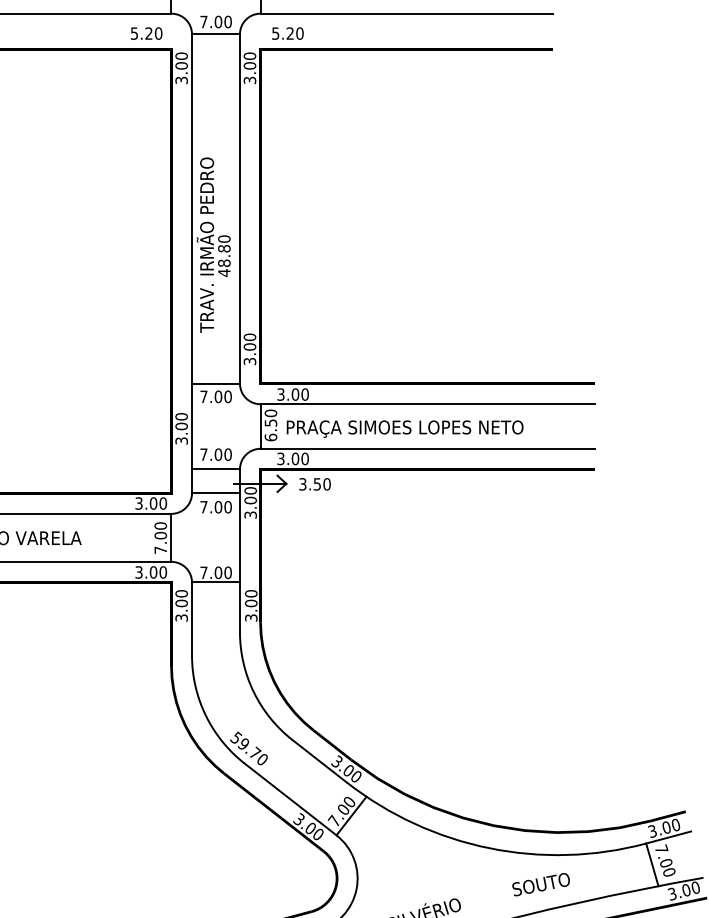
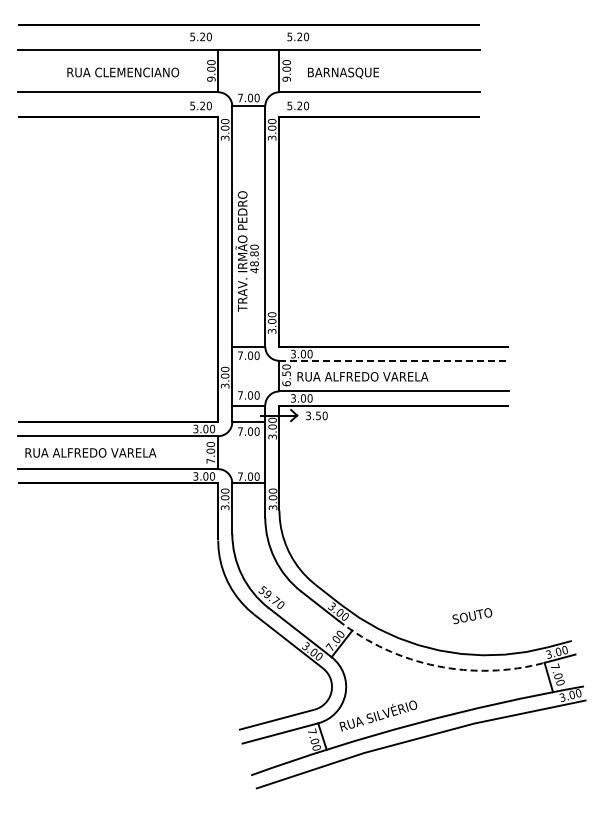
line: (427, 403) -> (394, 360), solid -> dashed
text: (406, 428) -> (379, 377), PRAÇA SIMOES LOPES NETO -> RUA ALFREDO VARELA
arc: (488, 848) -> (436, 666), solid -> dashed
text: (541, 885) -> (472, 616), moved

